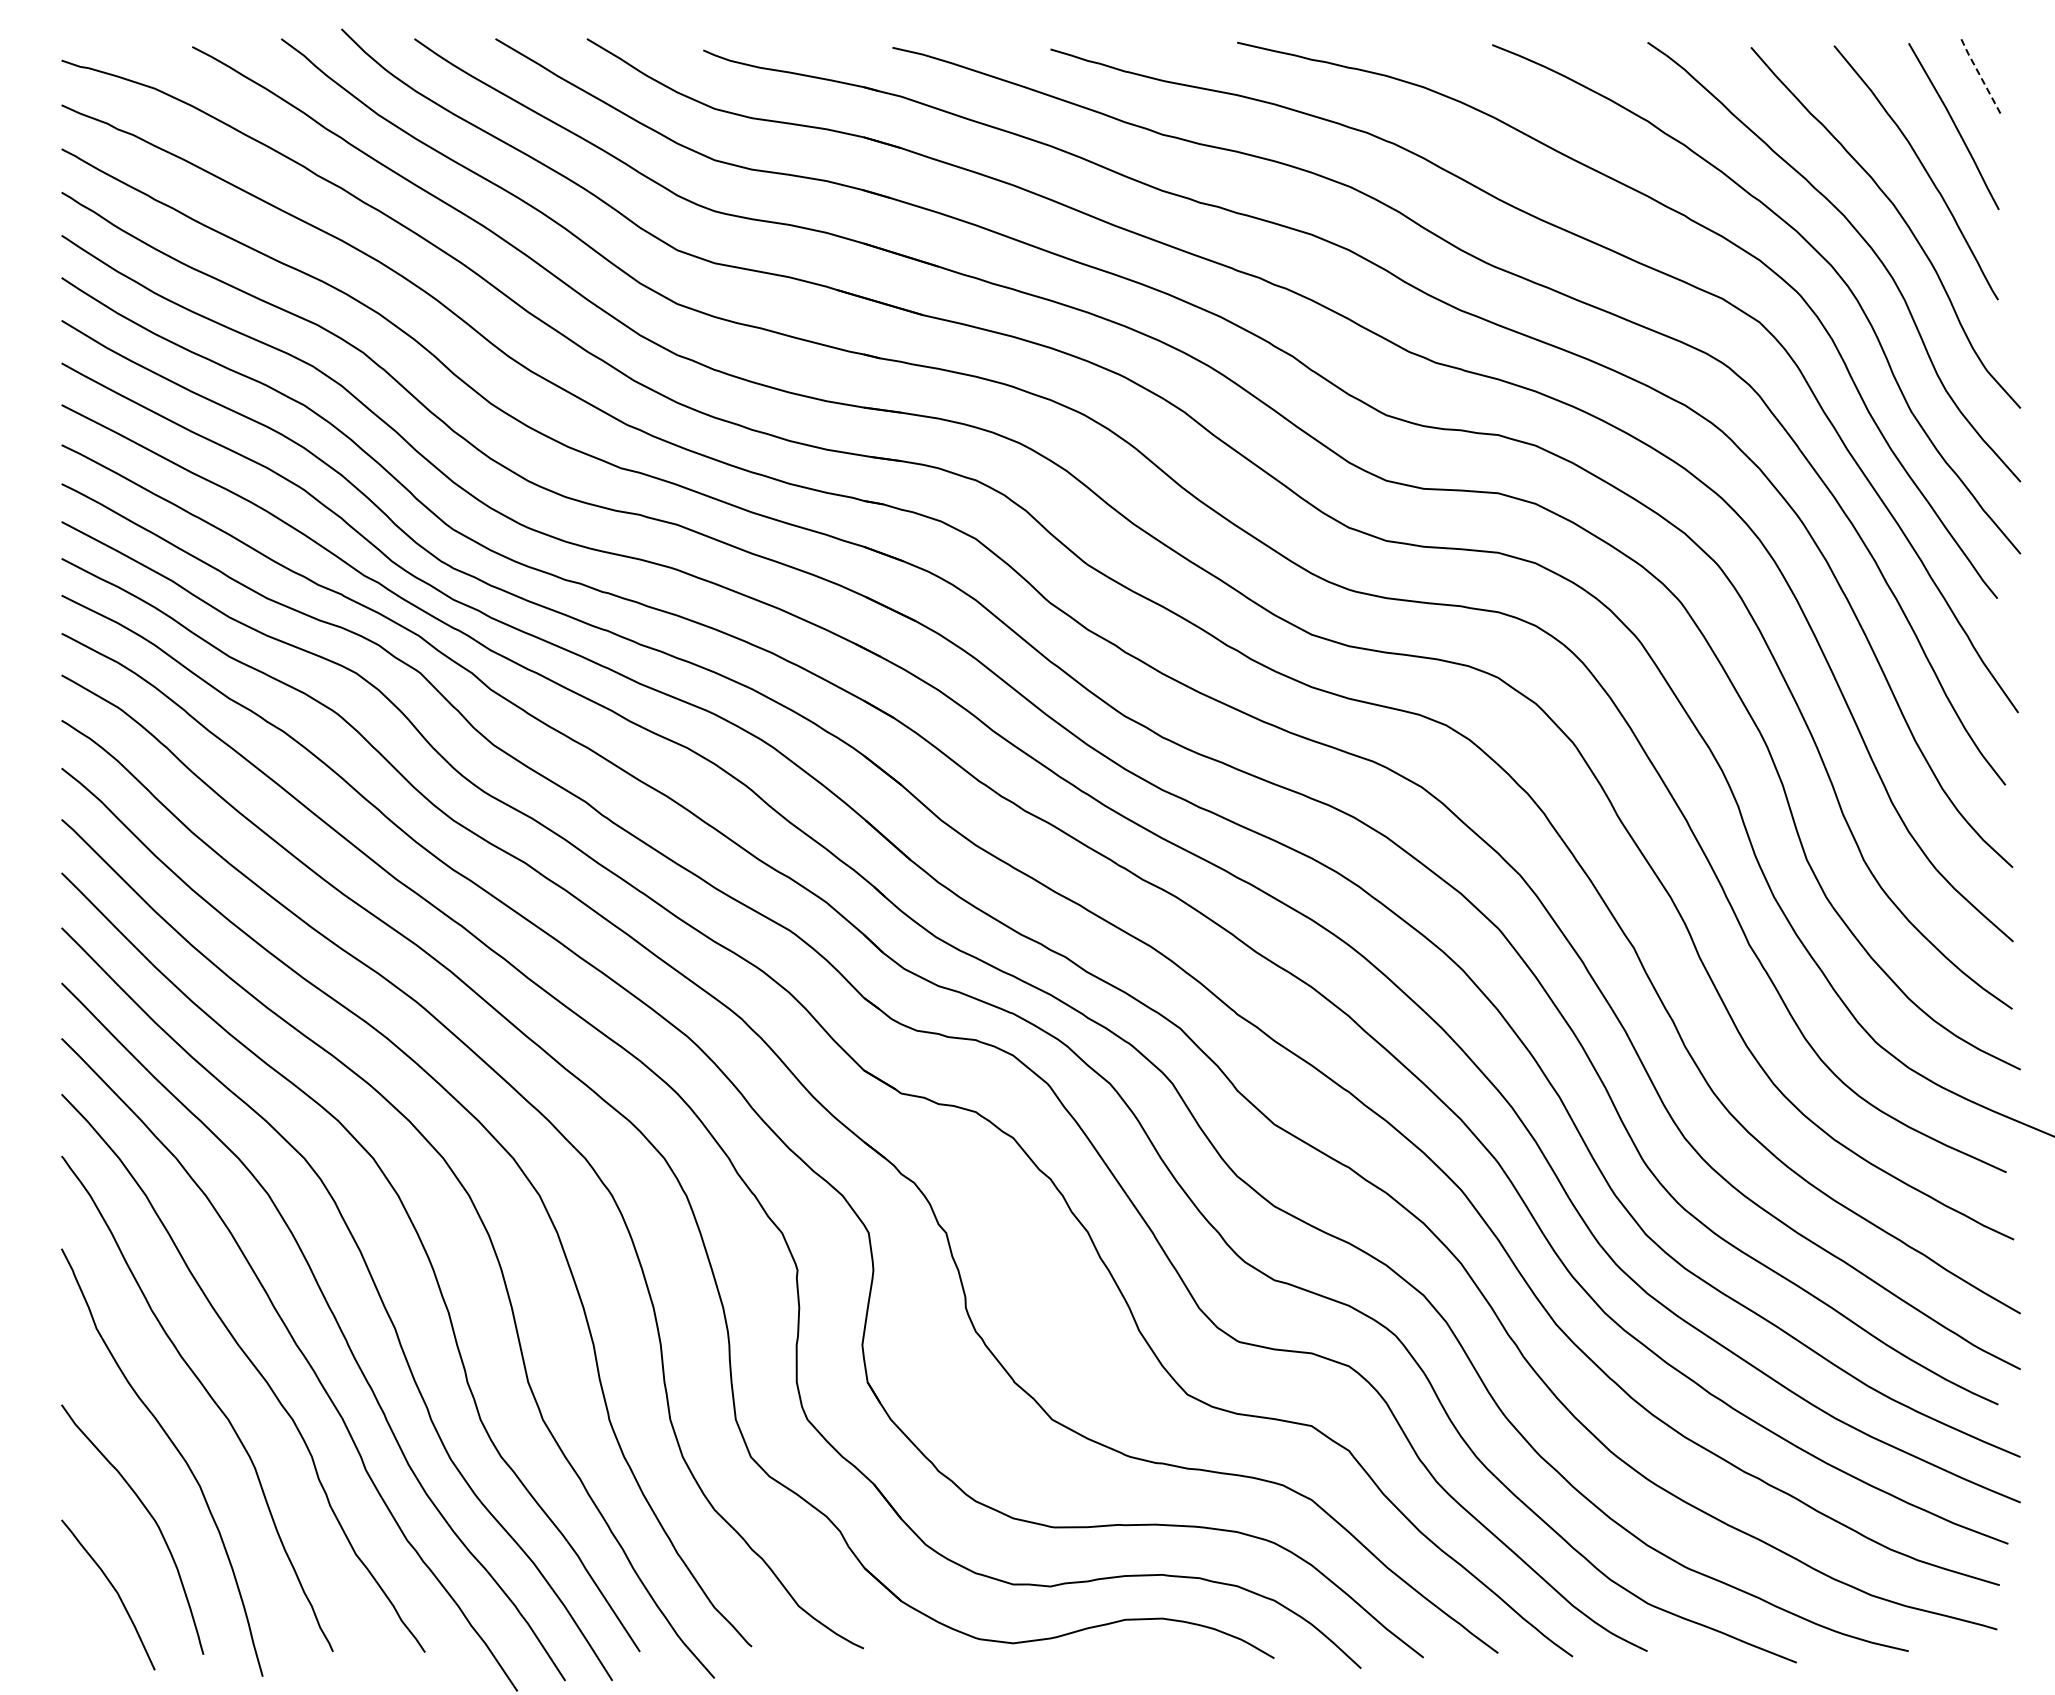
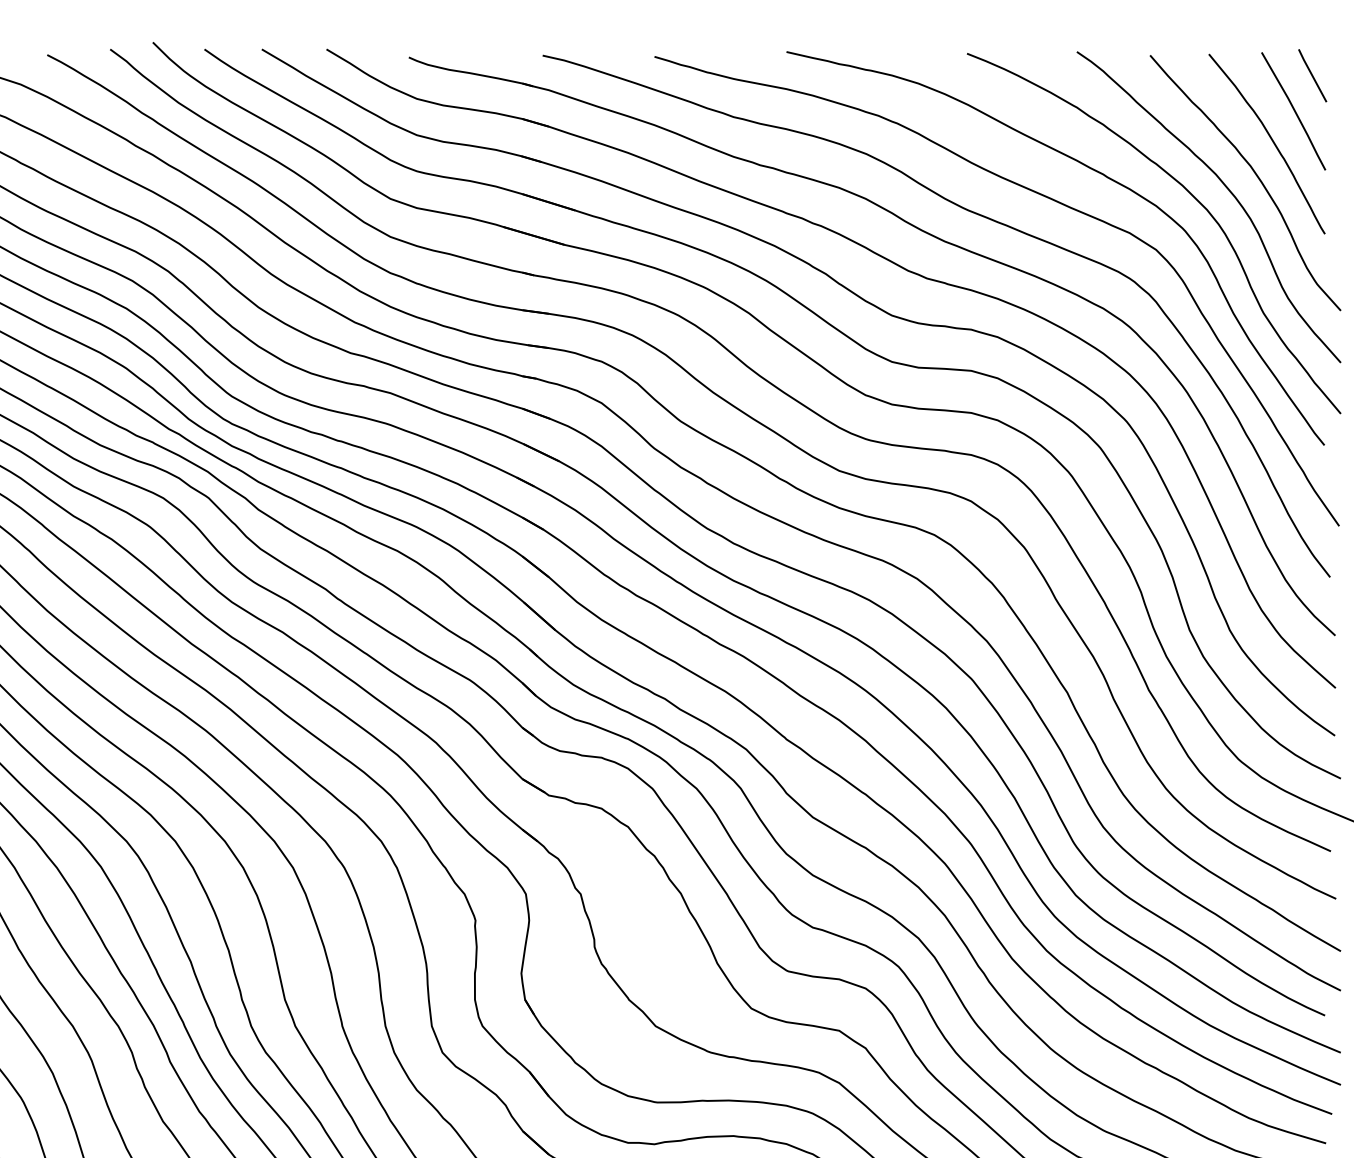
line: (1980, 75) -> (1312, 75), dashed -> solid

